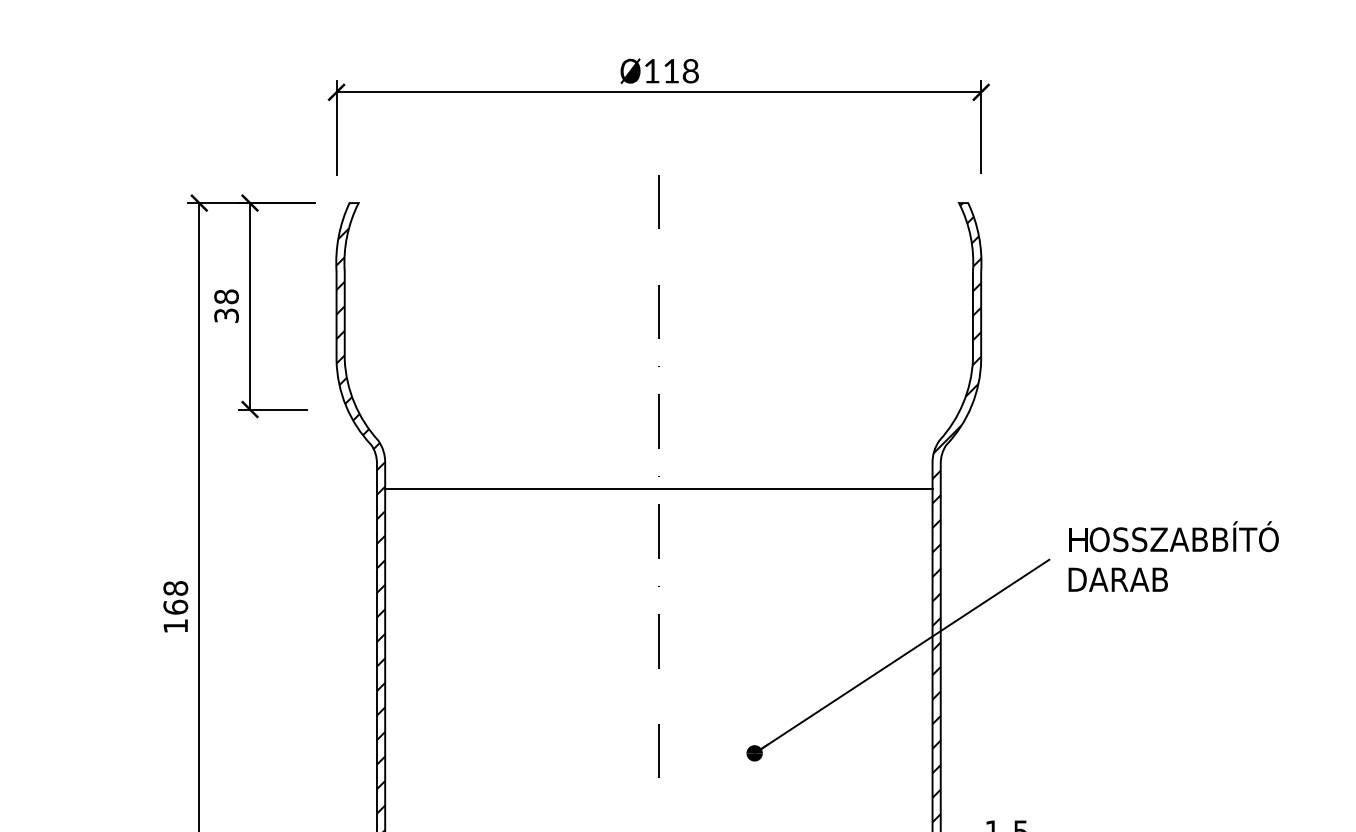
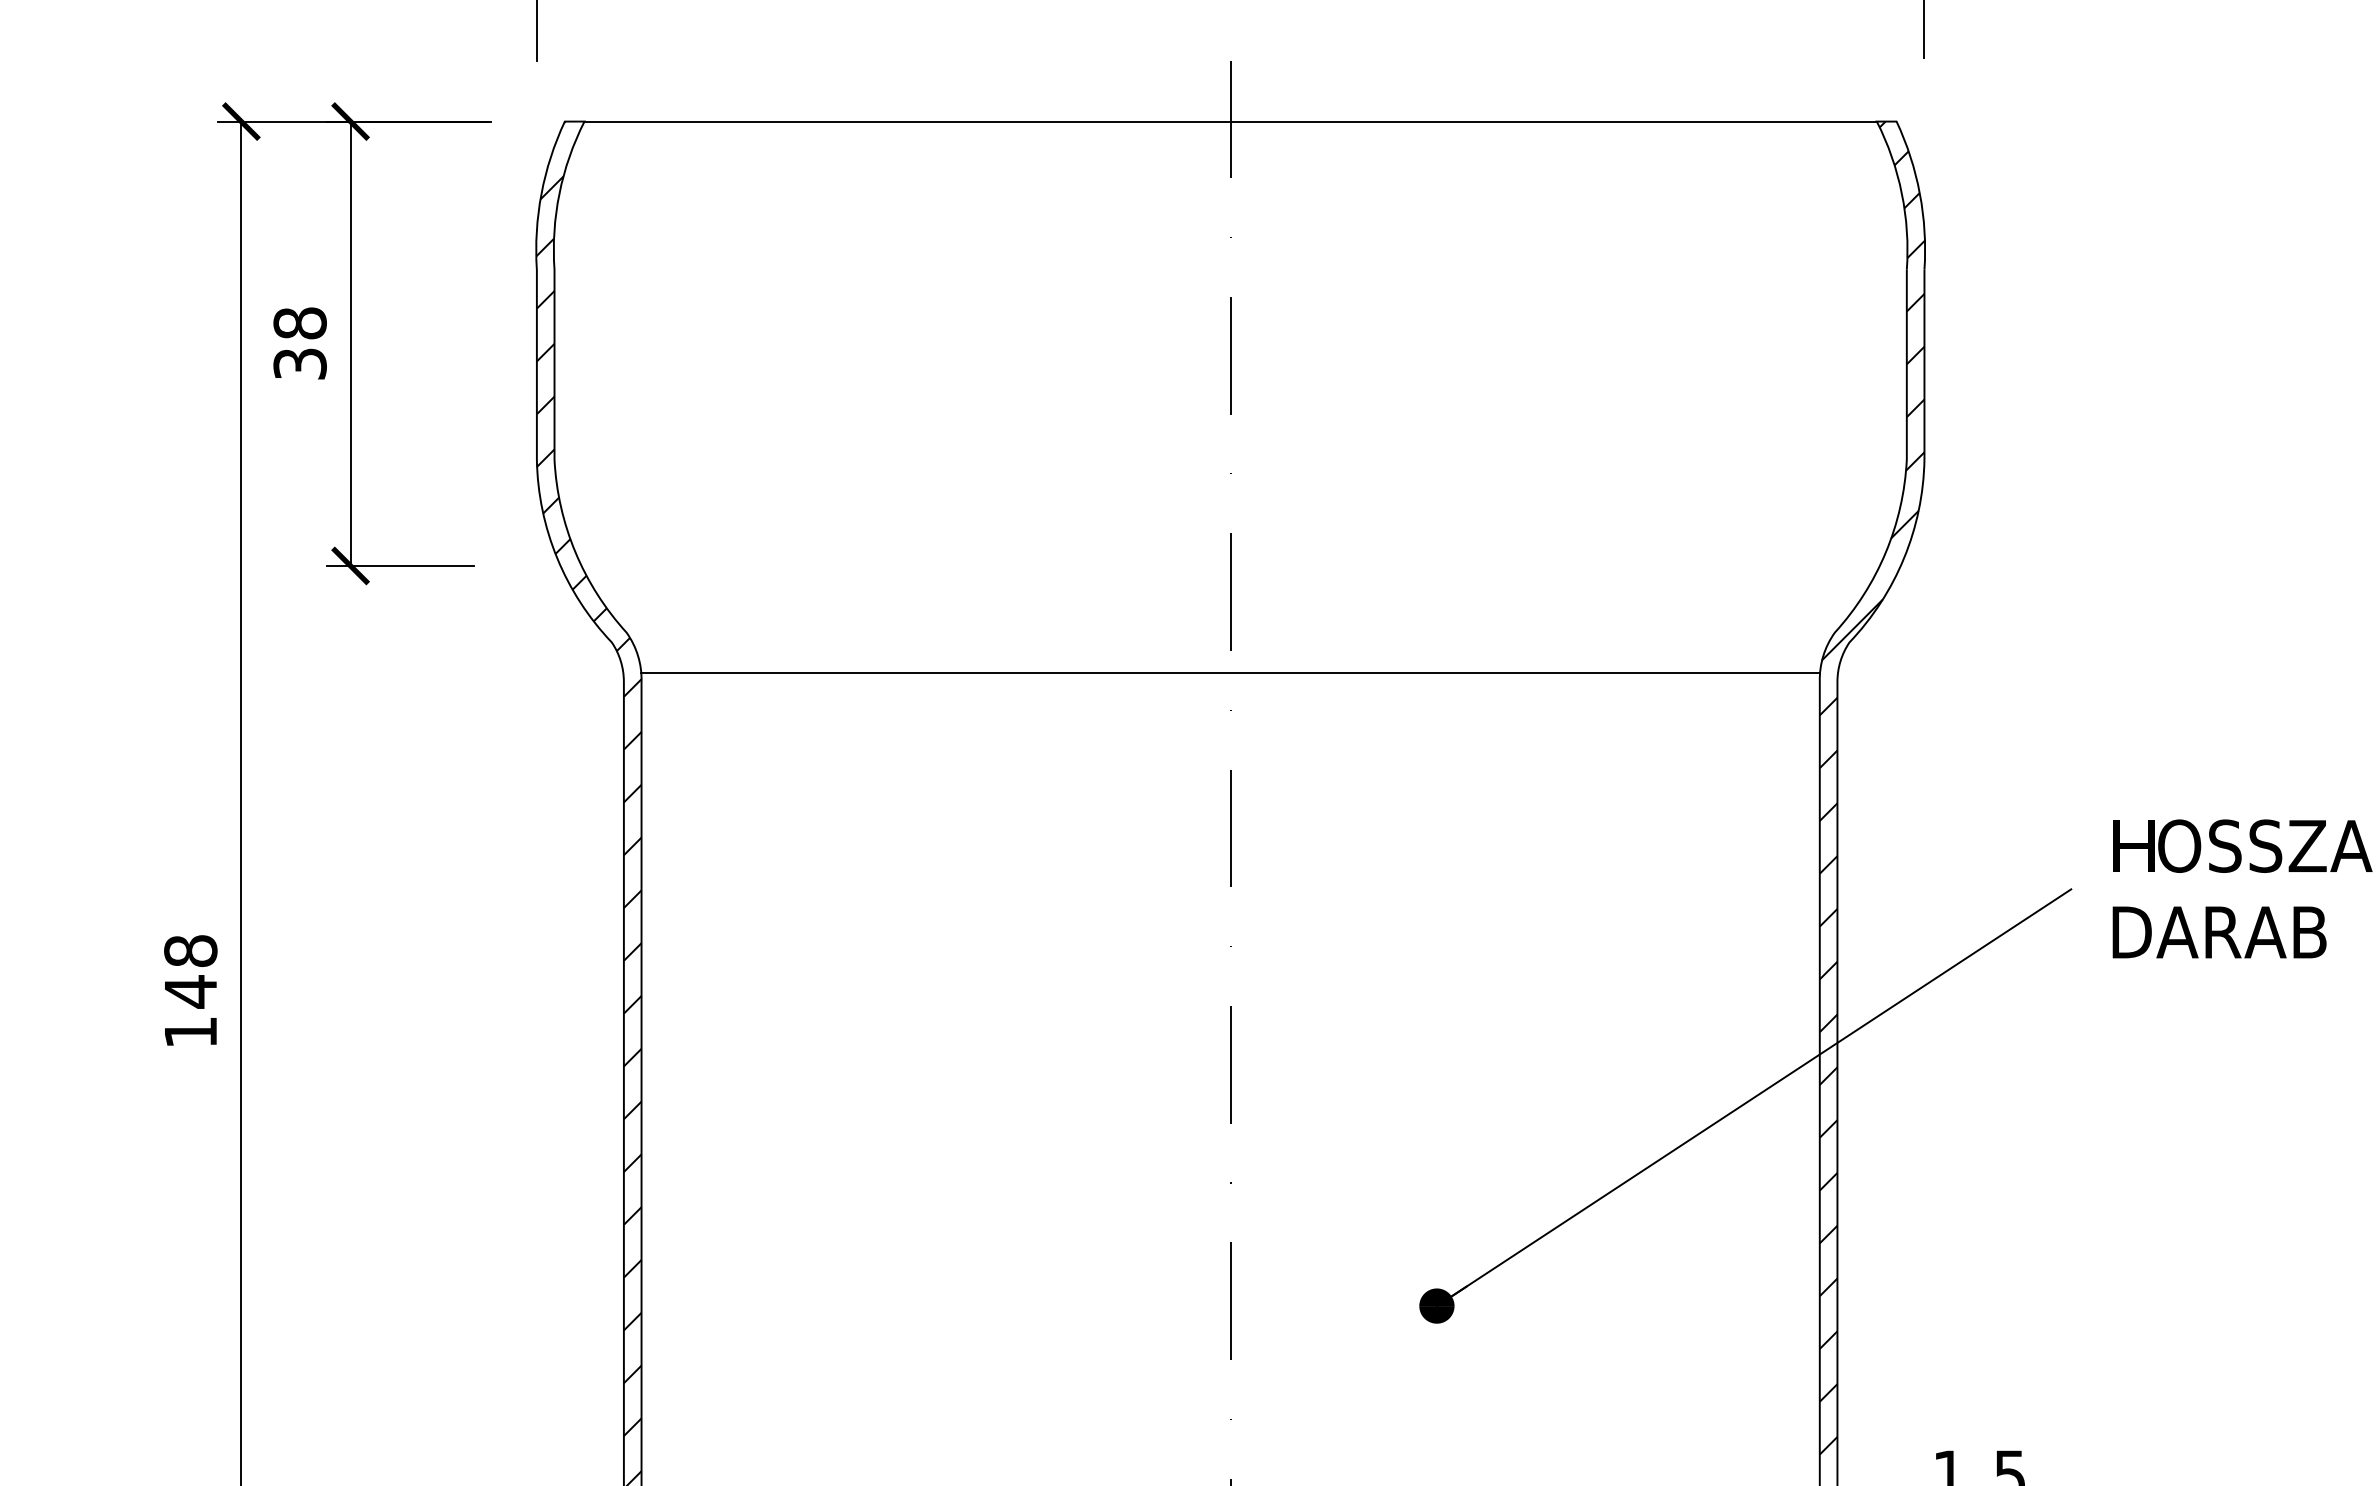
line: (658, 203) -> (1229, 122), added
line: (658, 489) -> (1229, 673), moved
text: (175, 607) -> (190, 992), 168 -> 148

